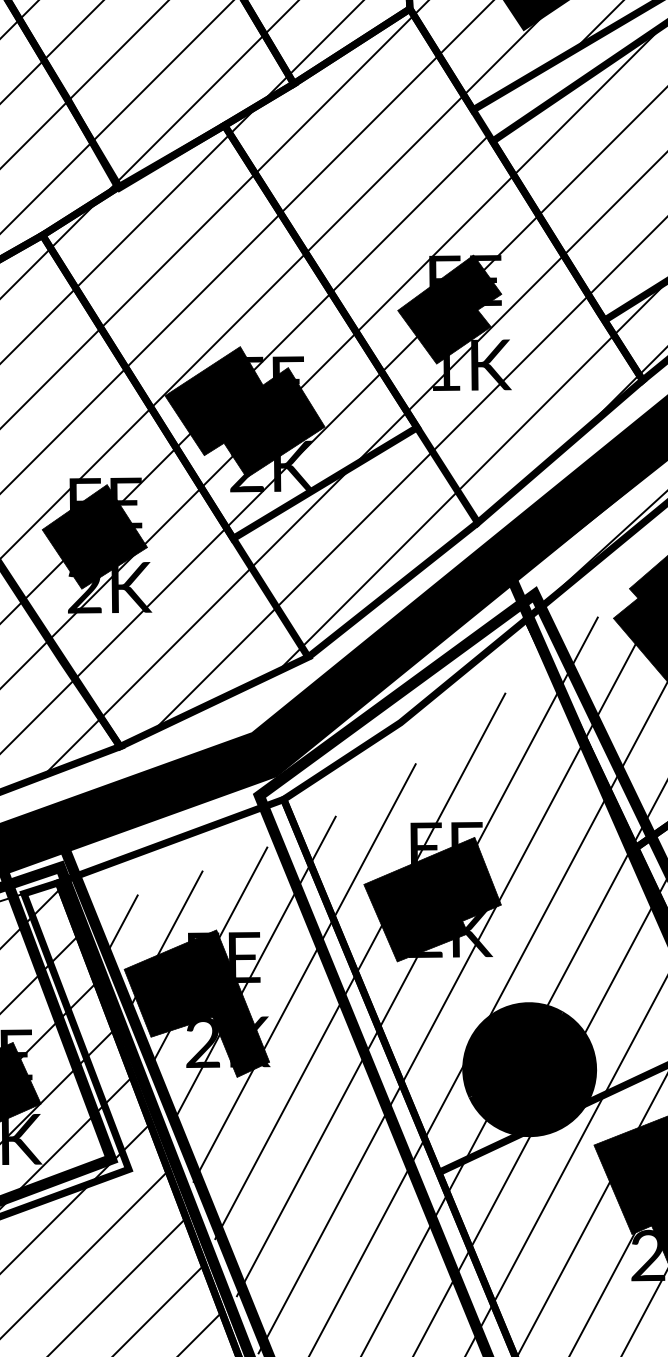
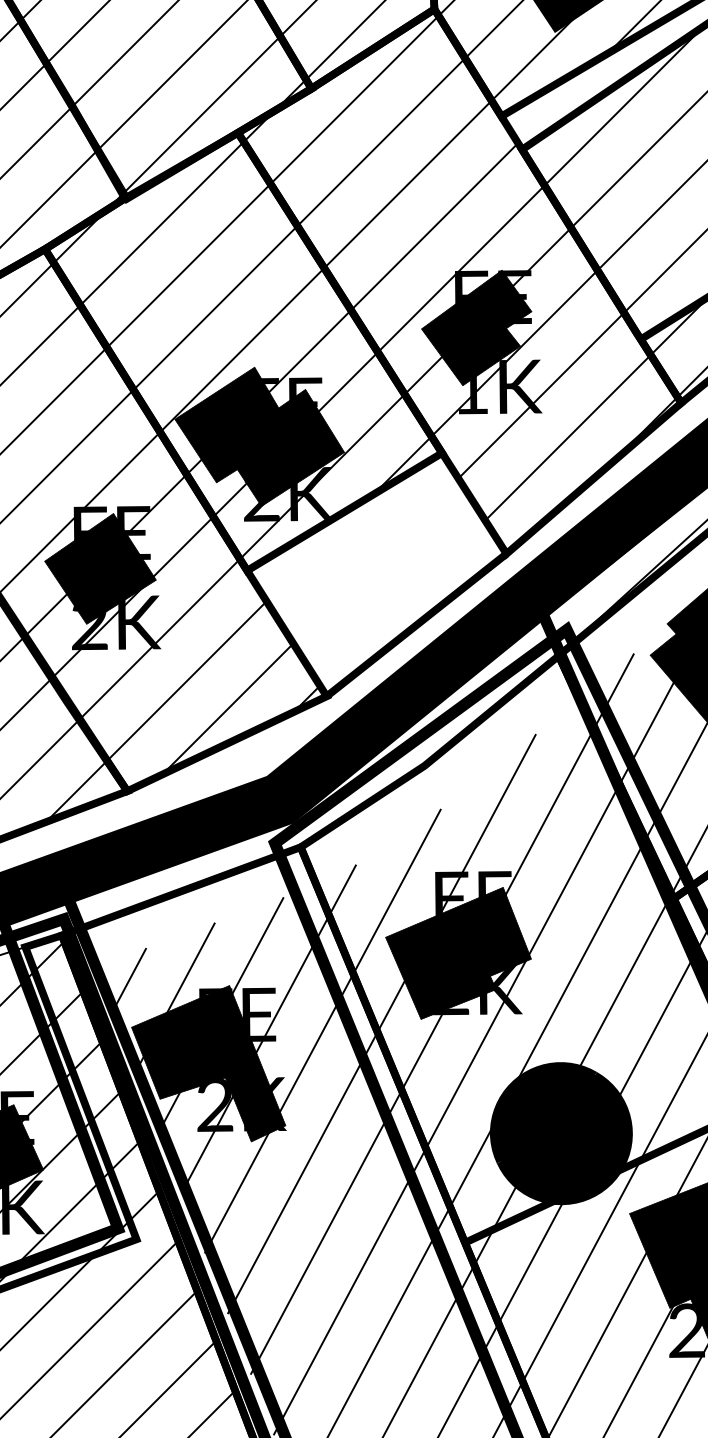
hatch: (354, 548) -> (375, 581), removed

